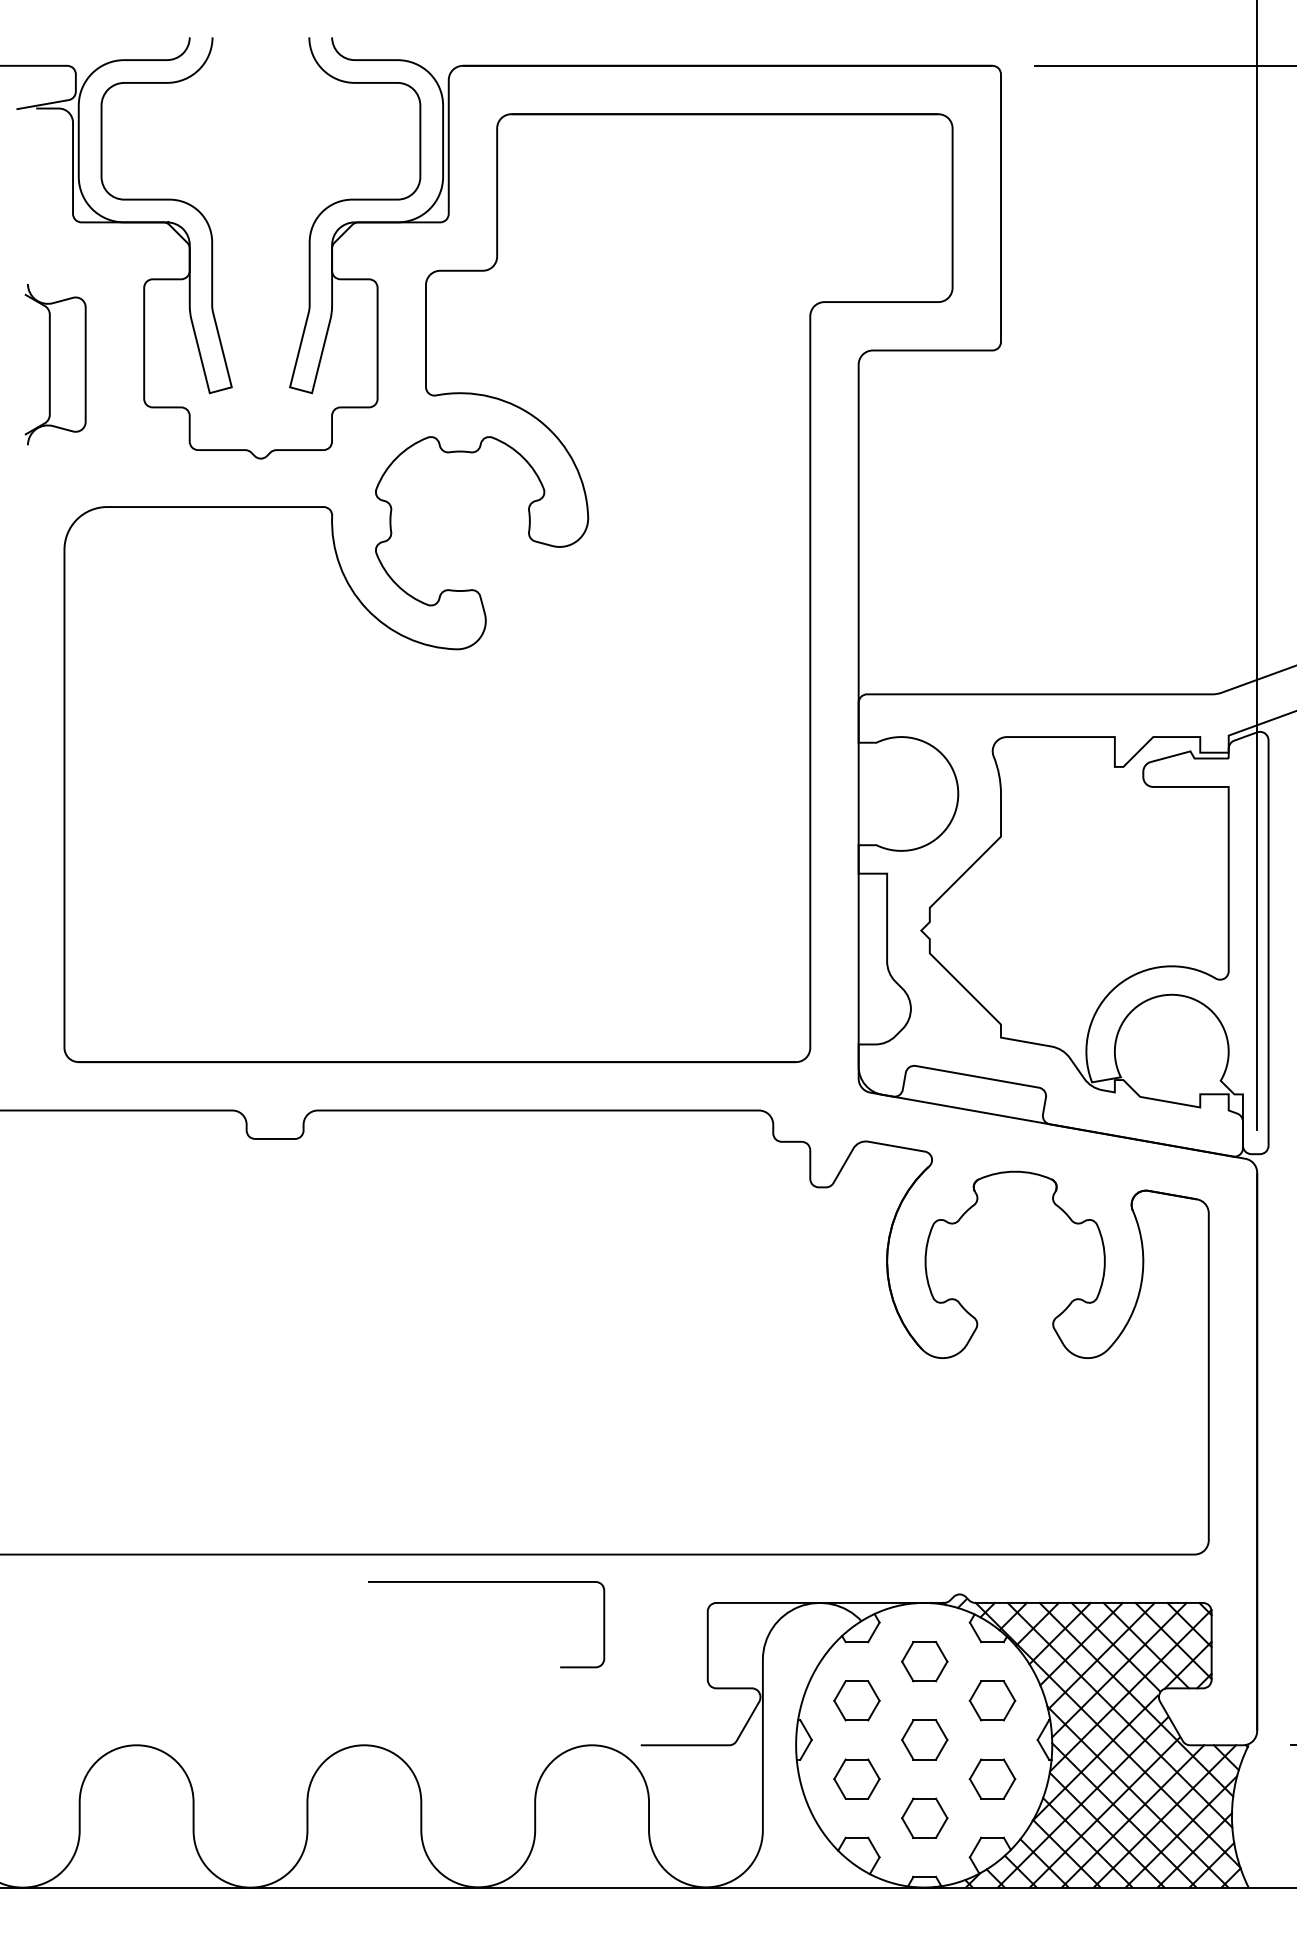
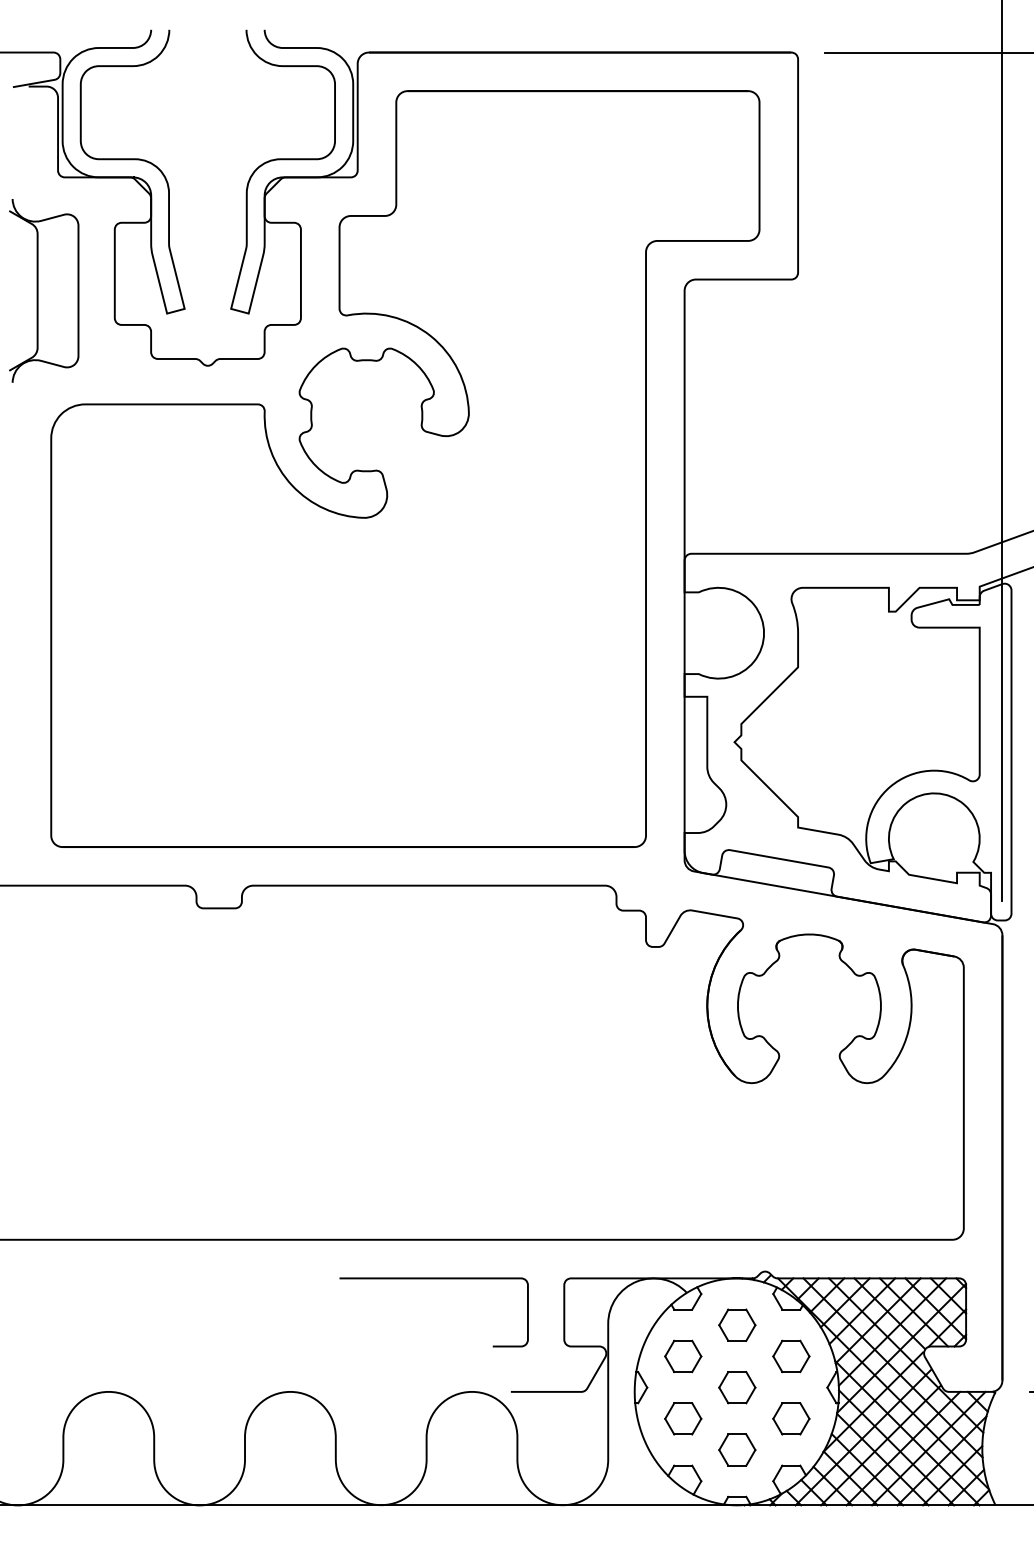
part: (55, 364) -> (44, 290), size x1.43
curve: (486, 1582) -> (434, 1278), moved

